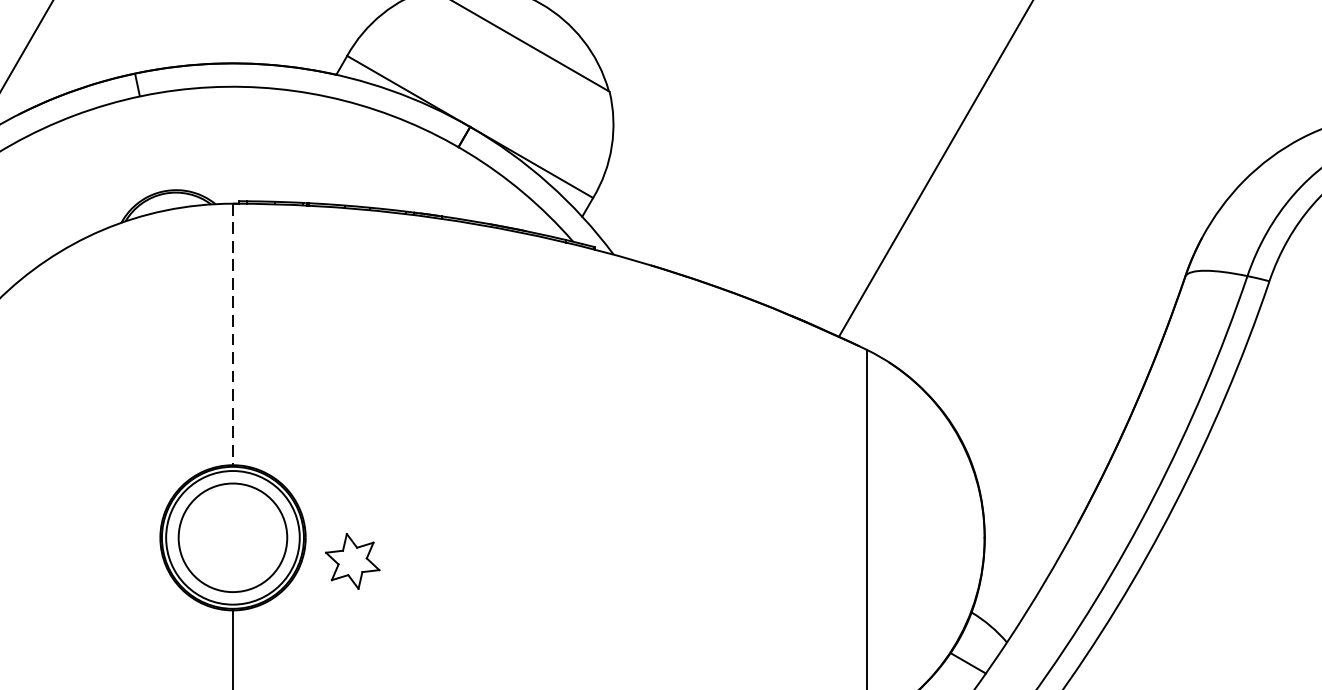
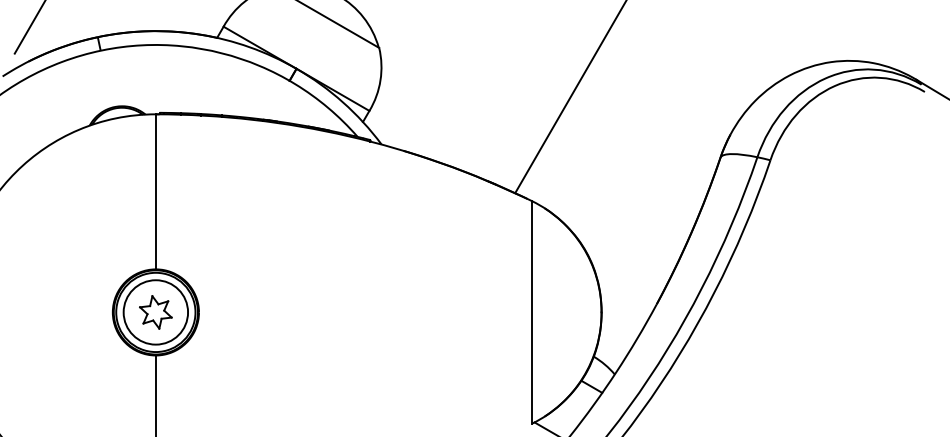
line: (232, 333) -> (155, 191), dashed -> solid
part: (352, 561) -> (155, 312), moved

